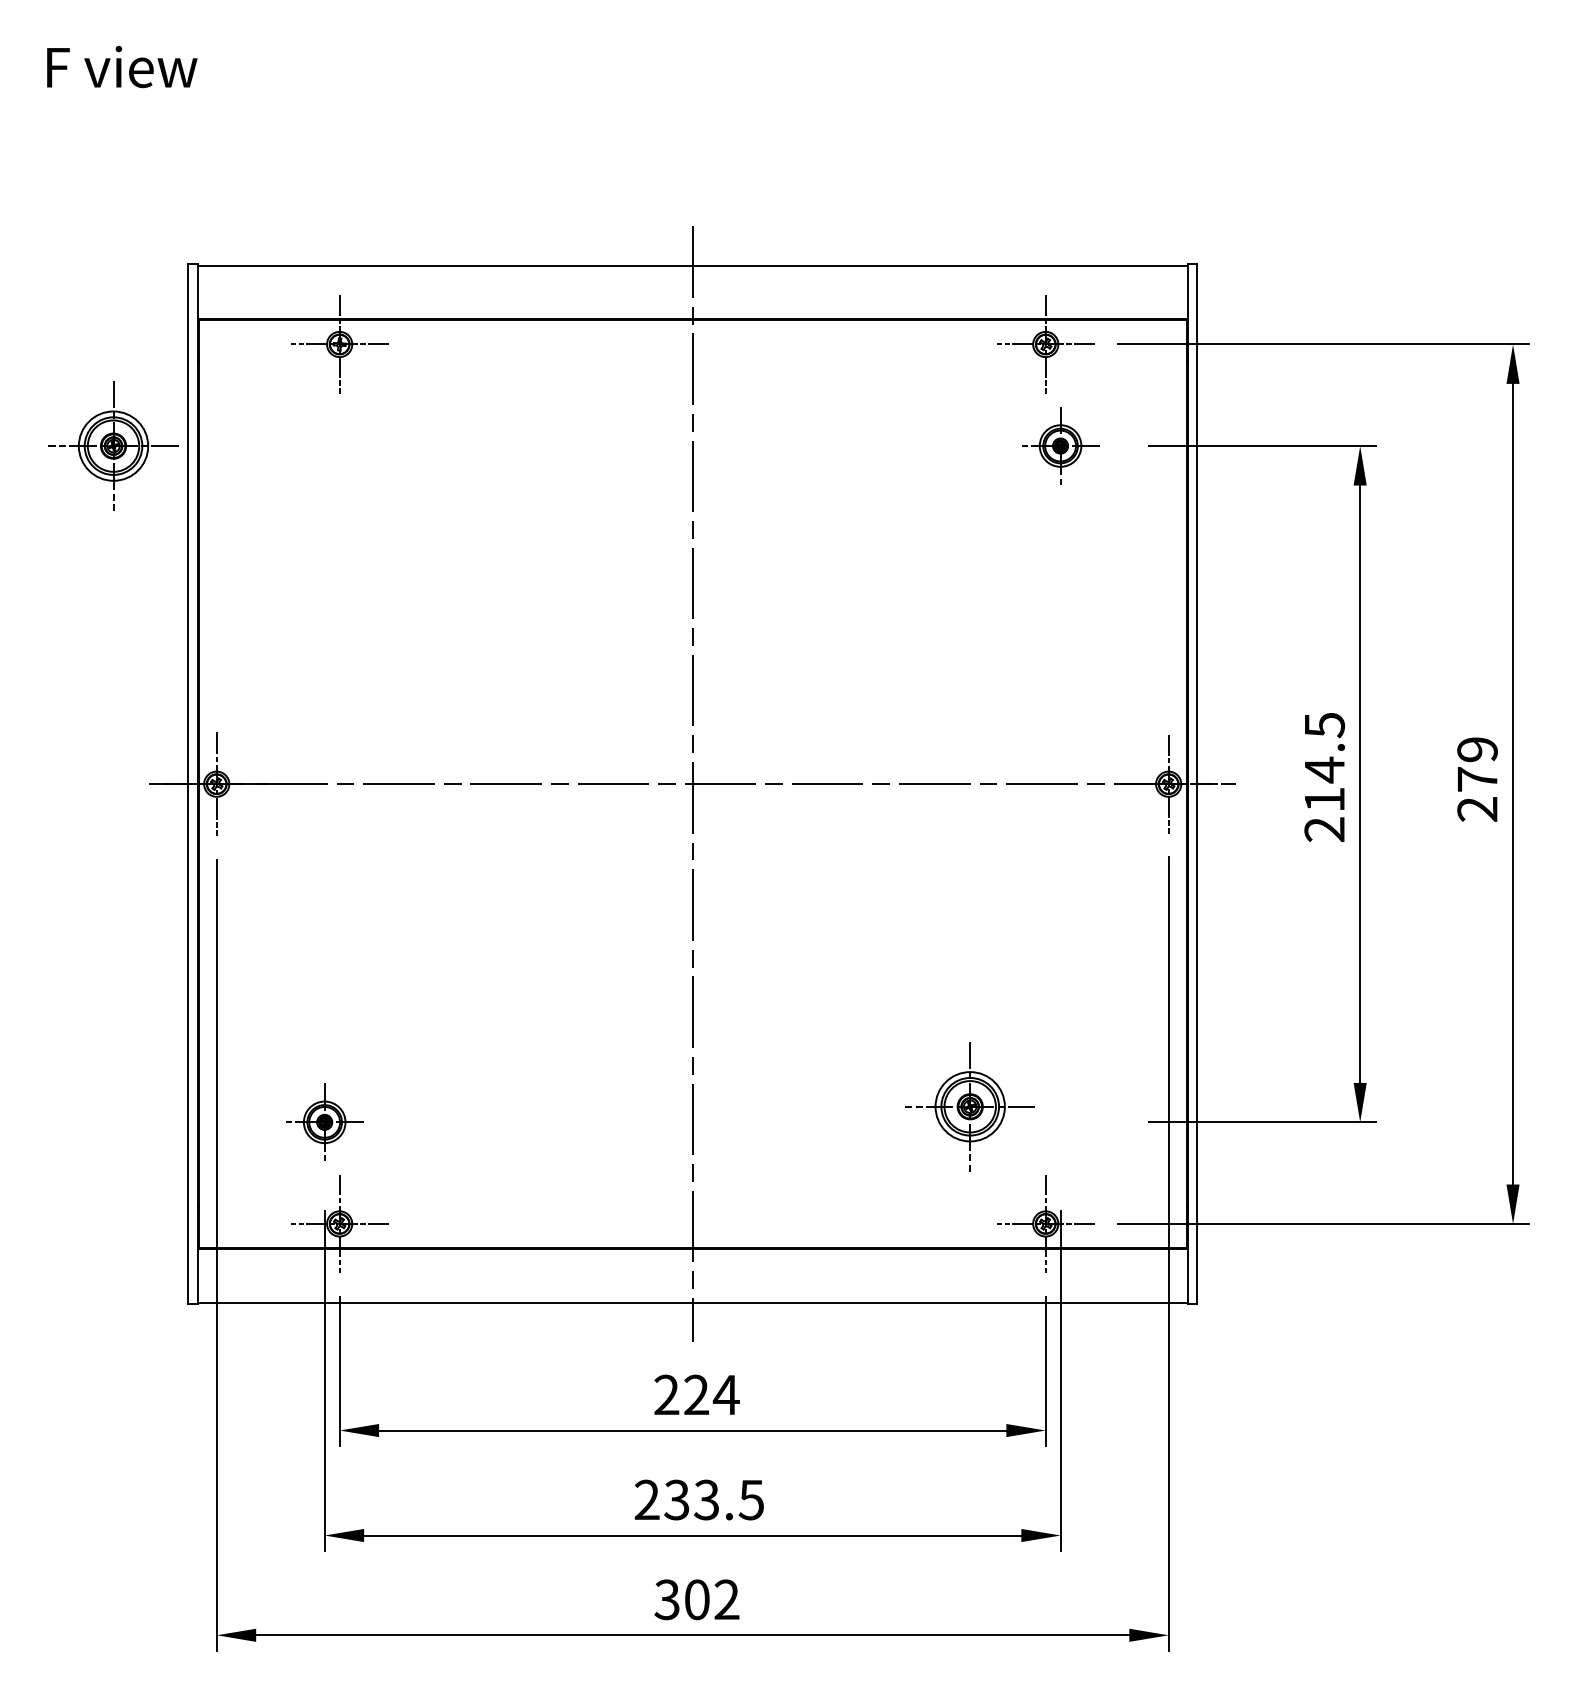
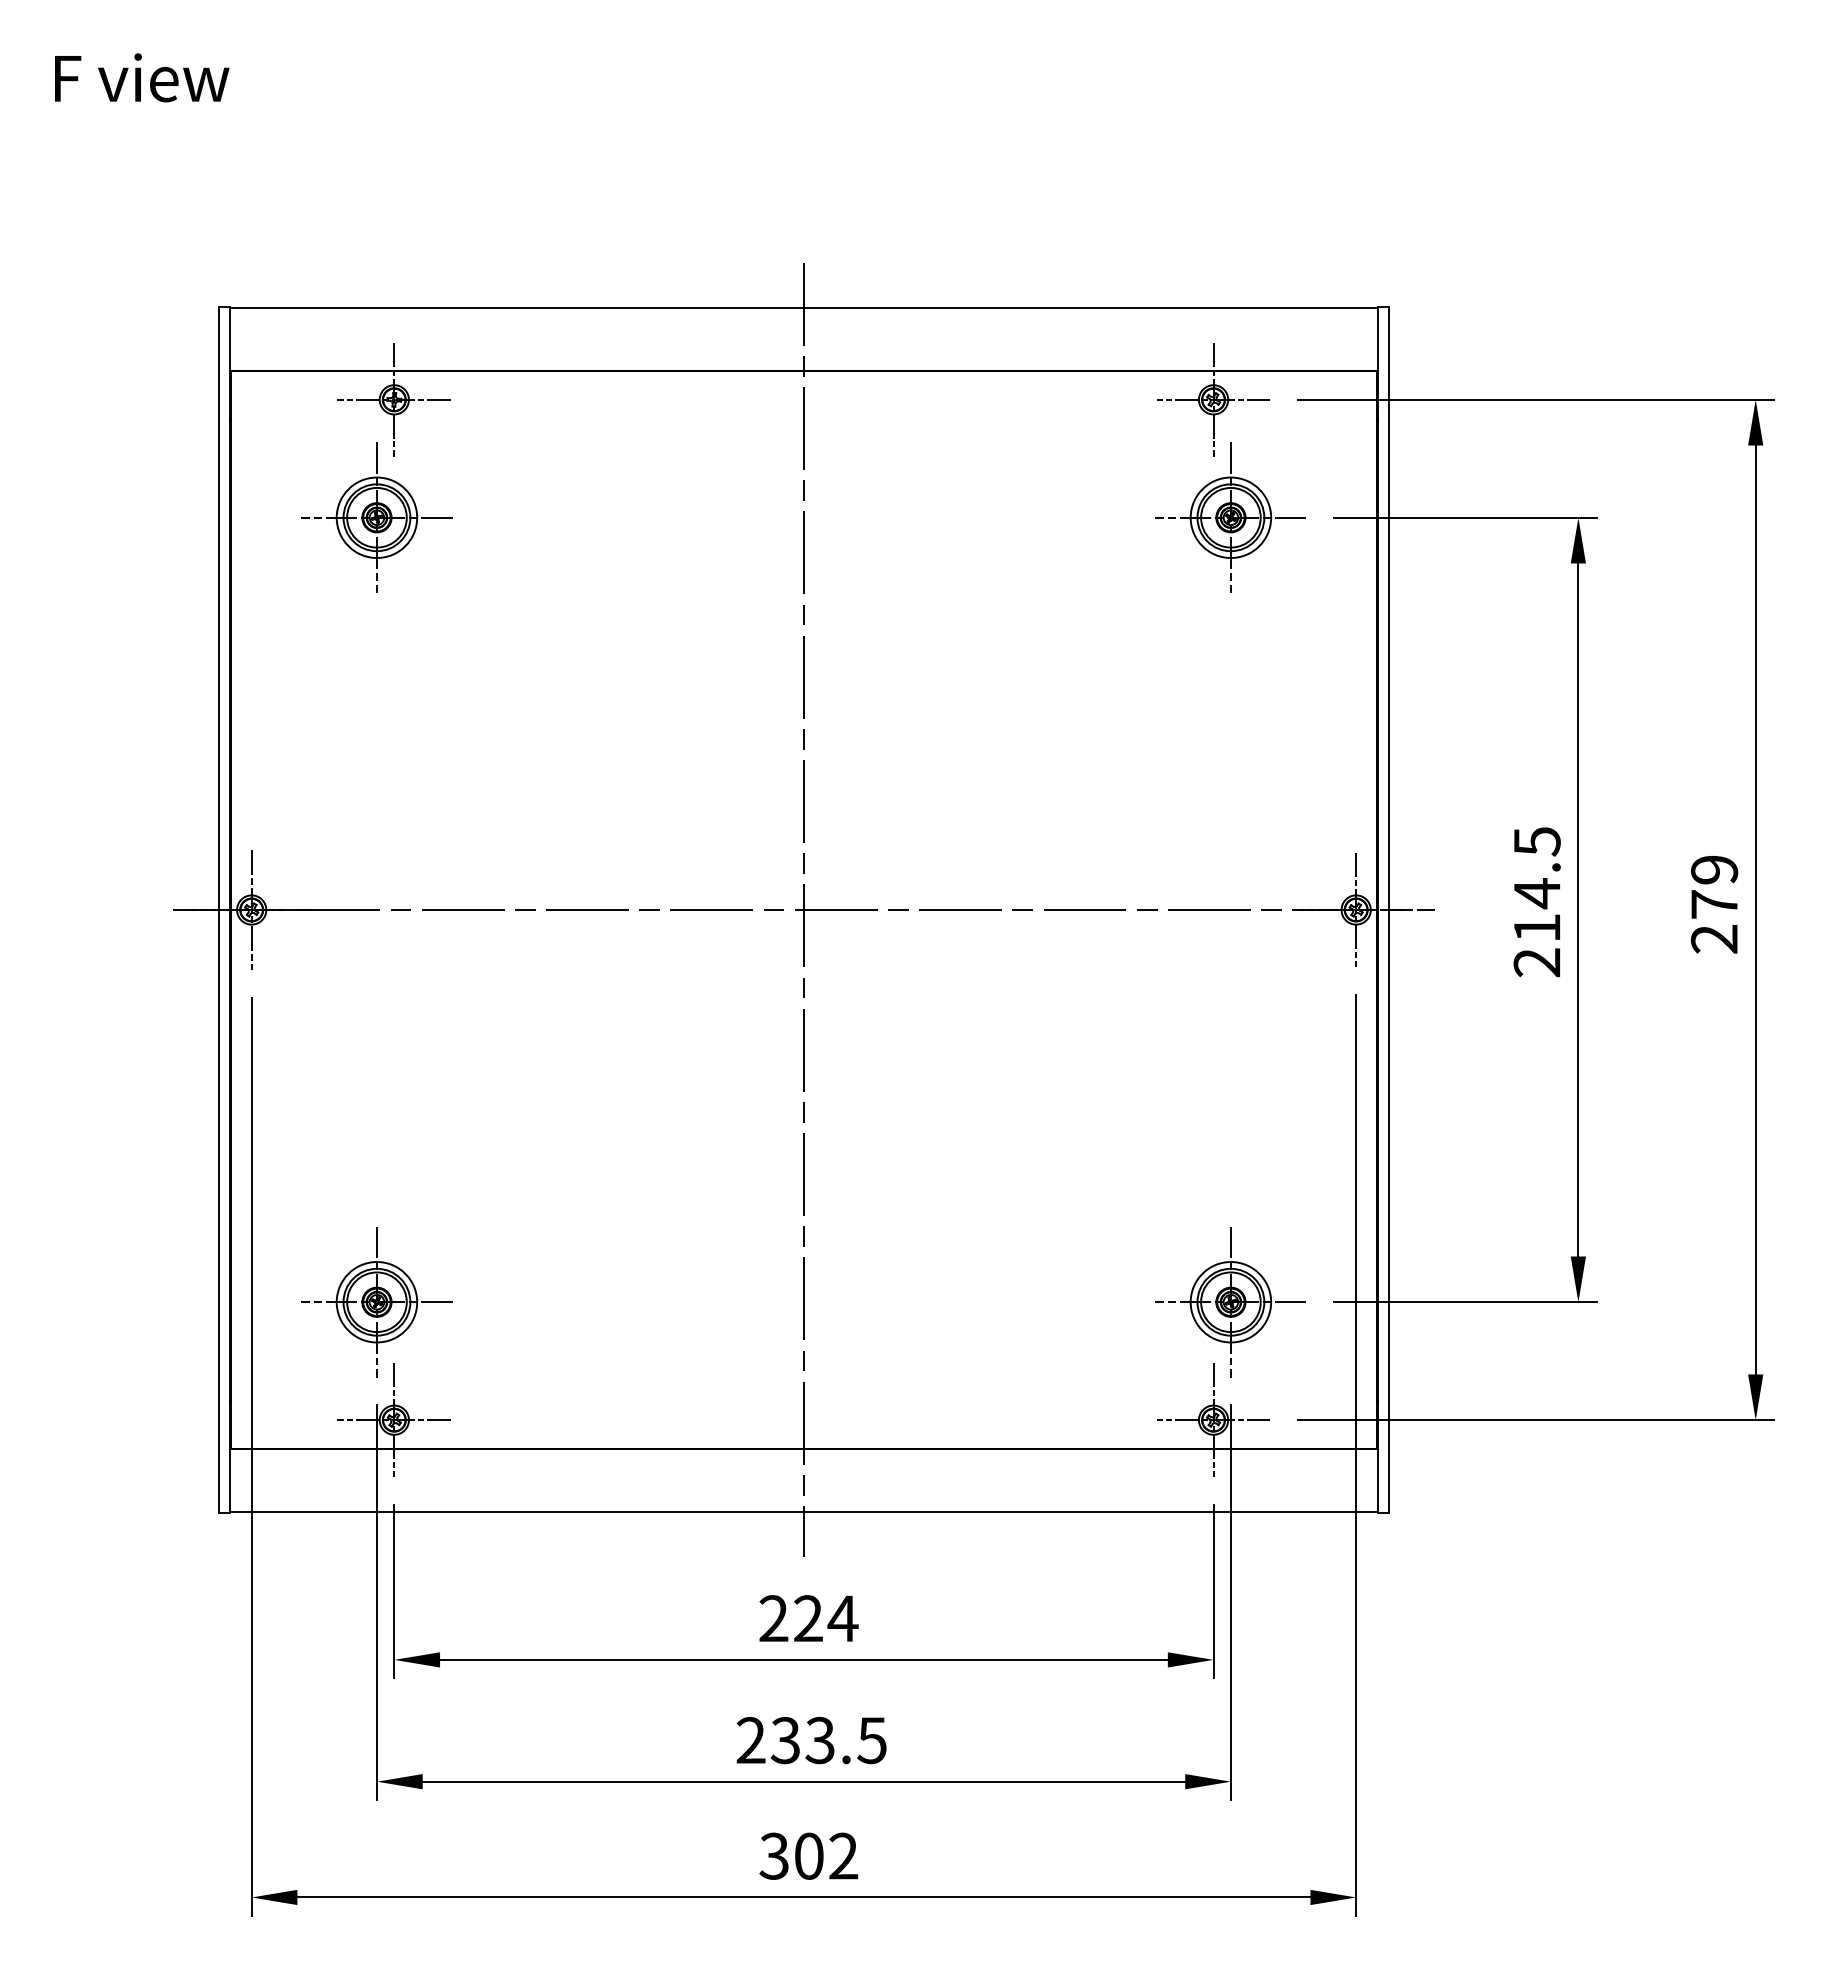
part: (113, 445) -> (376, 517), moved
part: (1060, 445) -> (1230, 517), size x1.67
part: (969, 1106) -> (1230, 1302), moved
part: (324, 1122) -> (376, 1302), size x1.67

